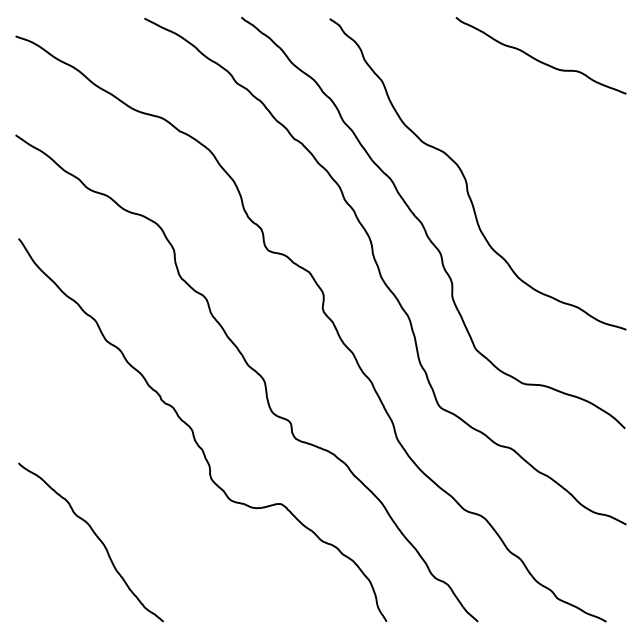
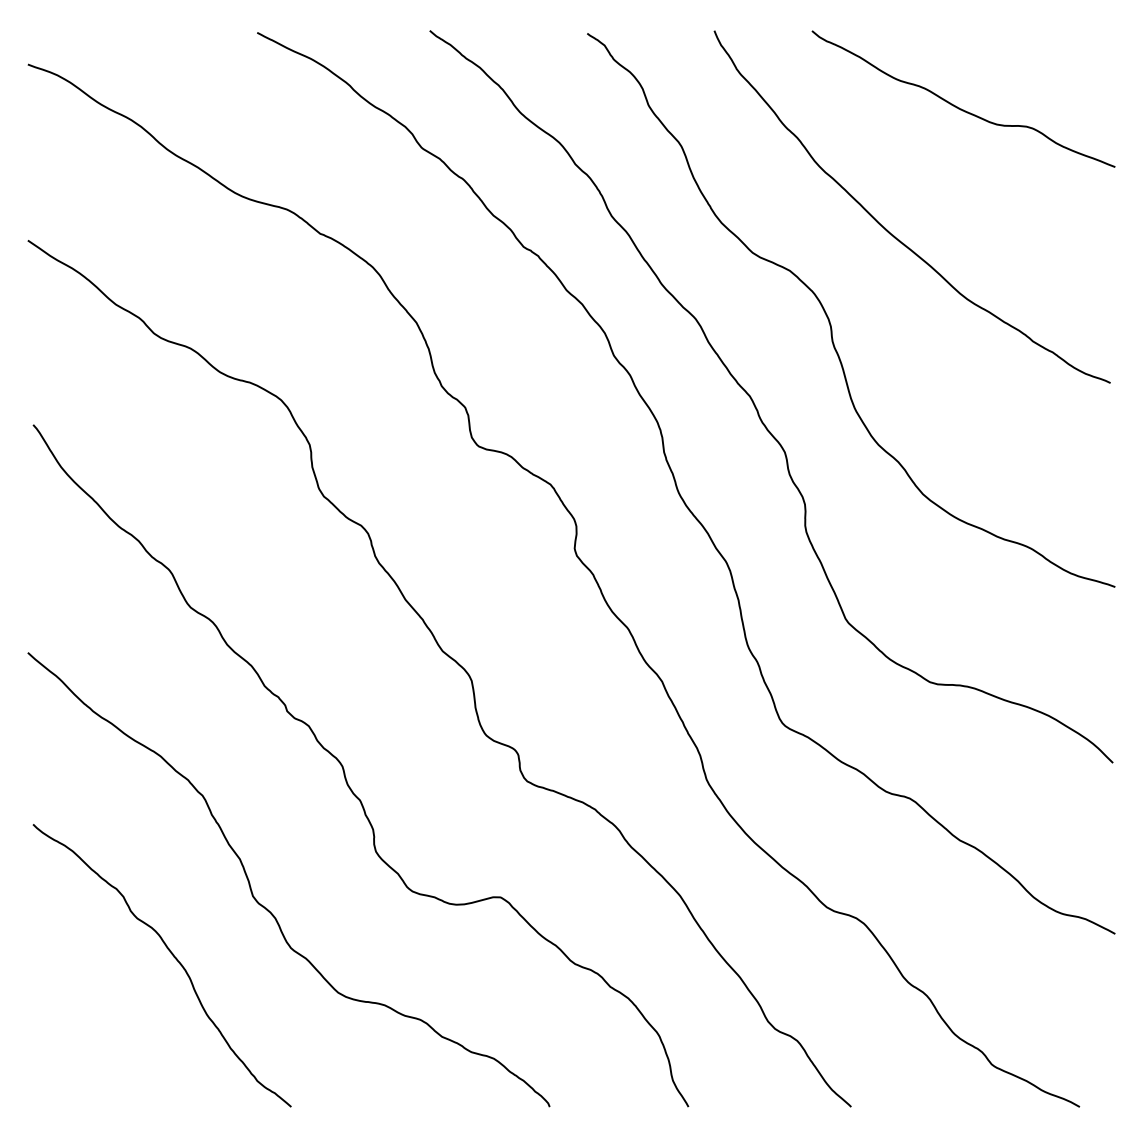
curve: (498, 128) -> (887, 228), added
curve: (147, 507) -> (262, 903), added

